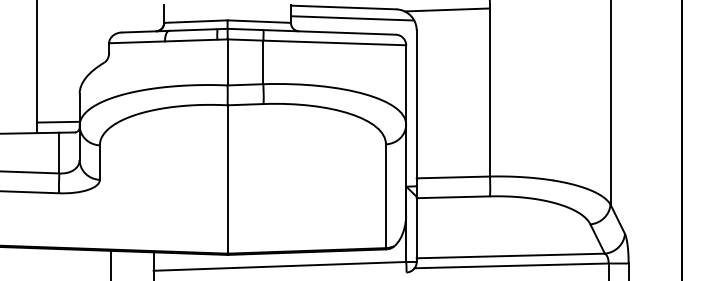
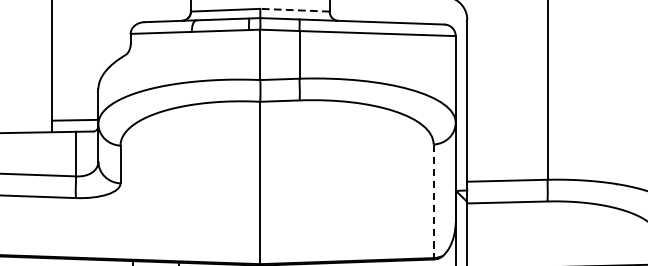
line: (352, 18) -> (397, 6), removed
line: (259, 21) -> (295, 10), solid -> dashed
line: (385, 196) -> (433, 201), solid -> dashed

